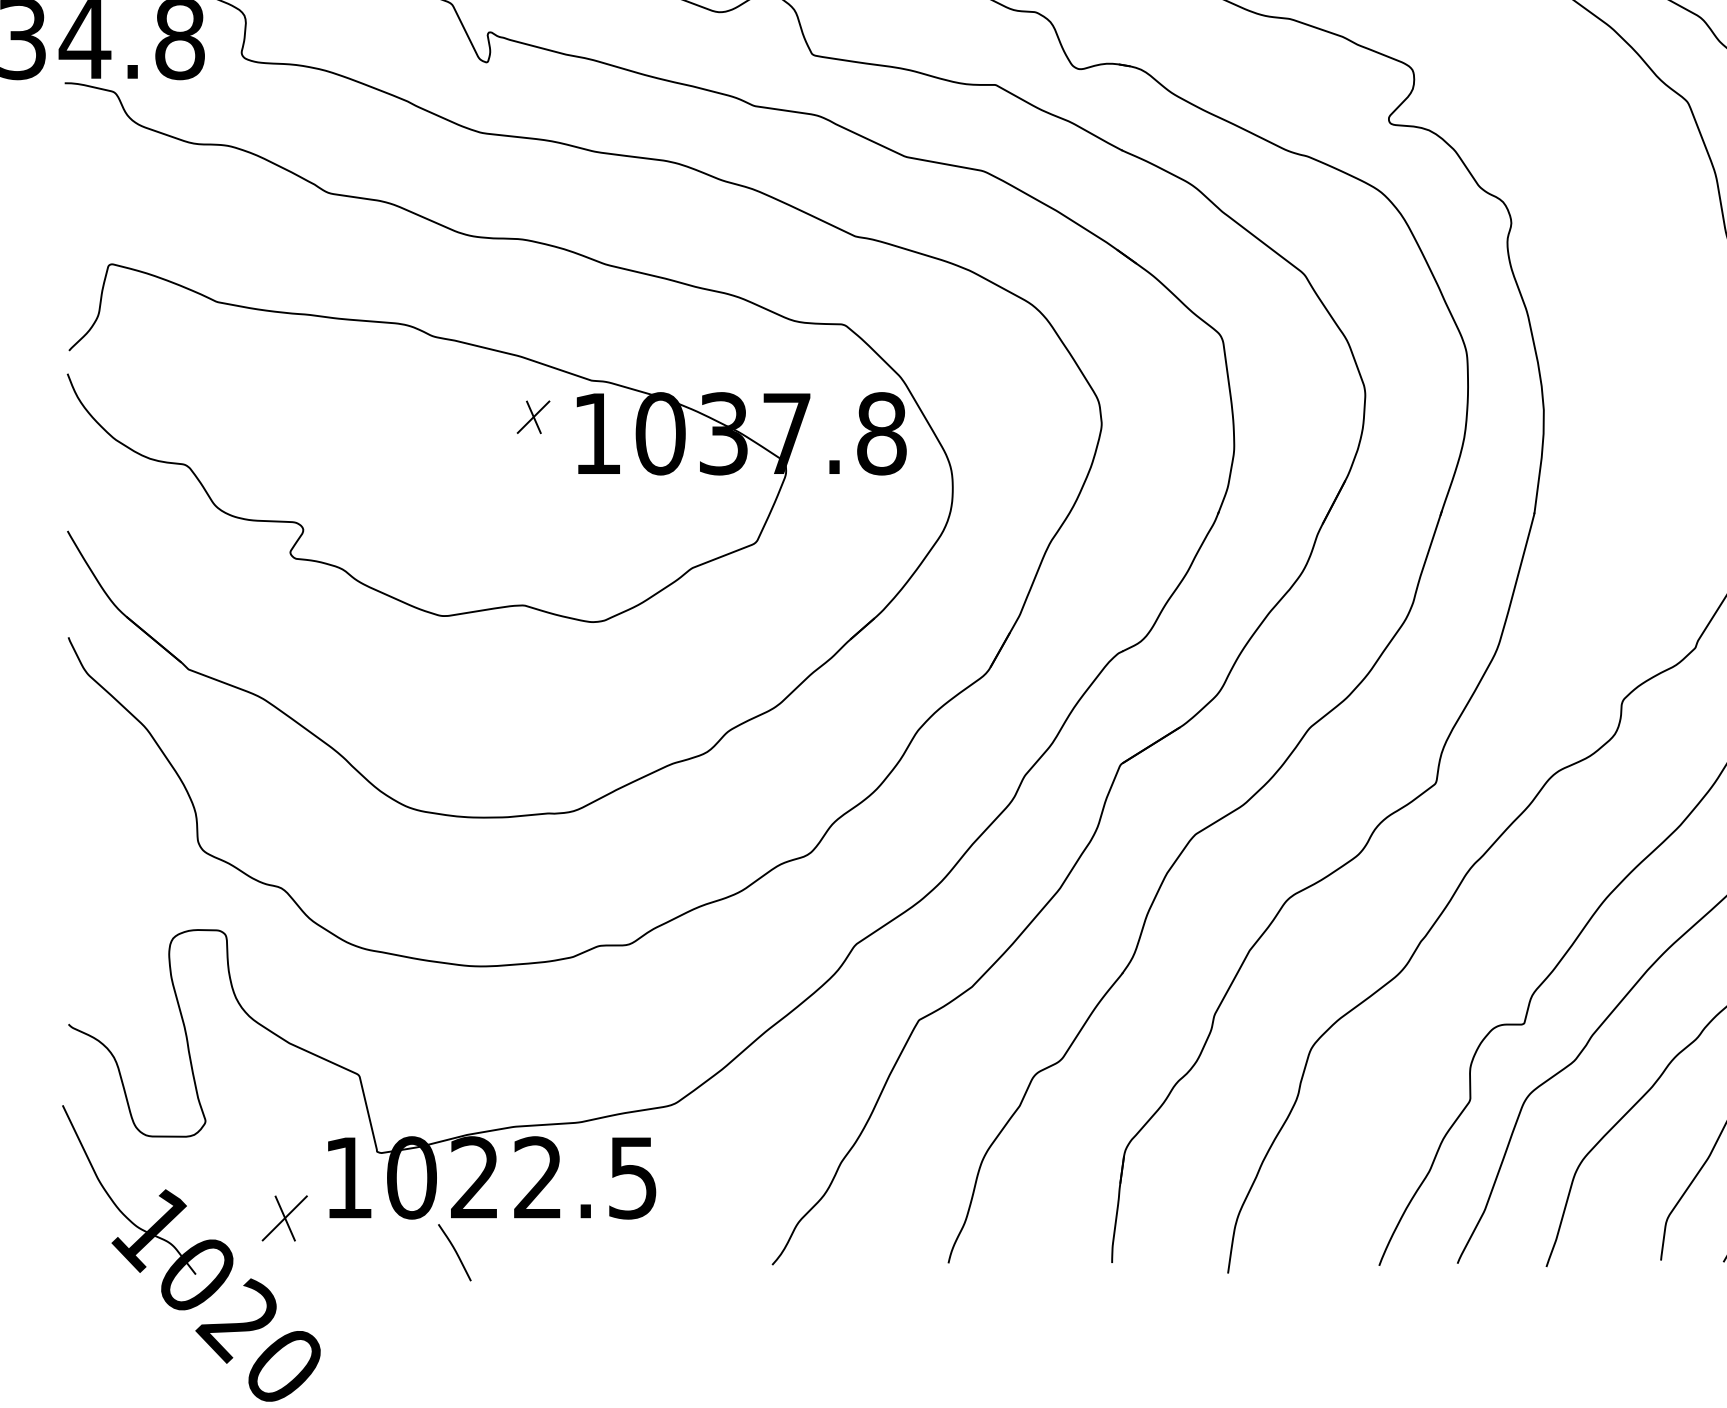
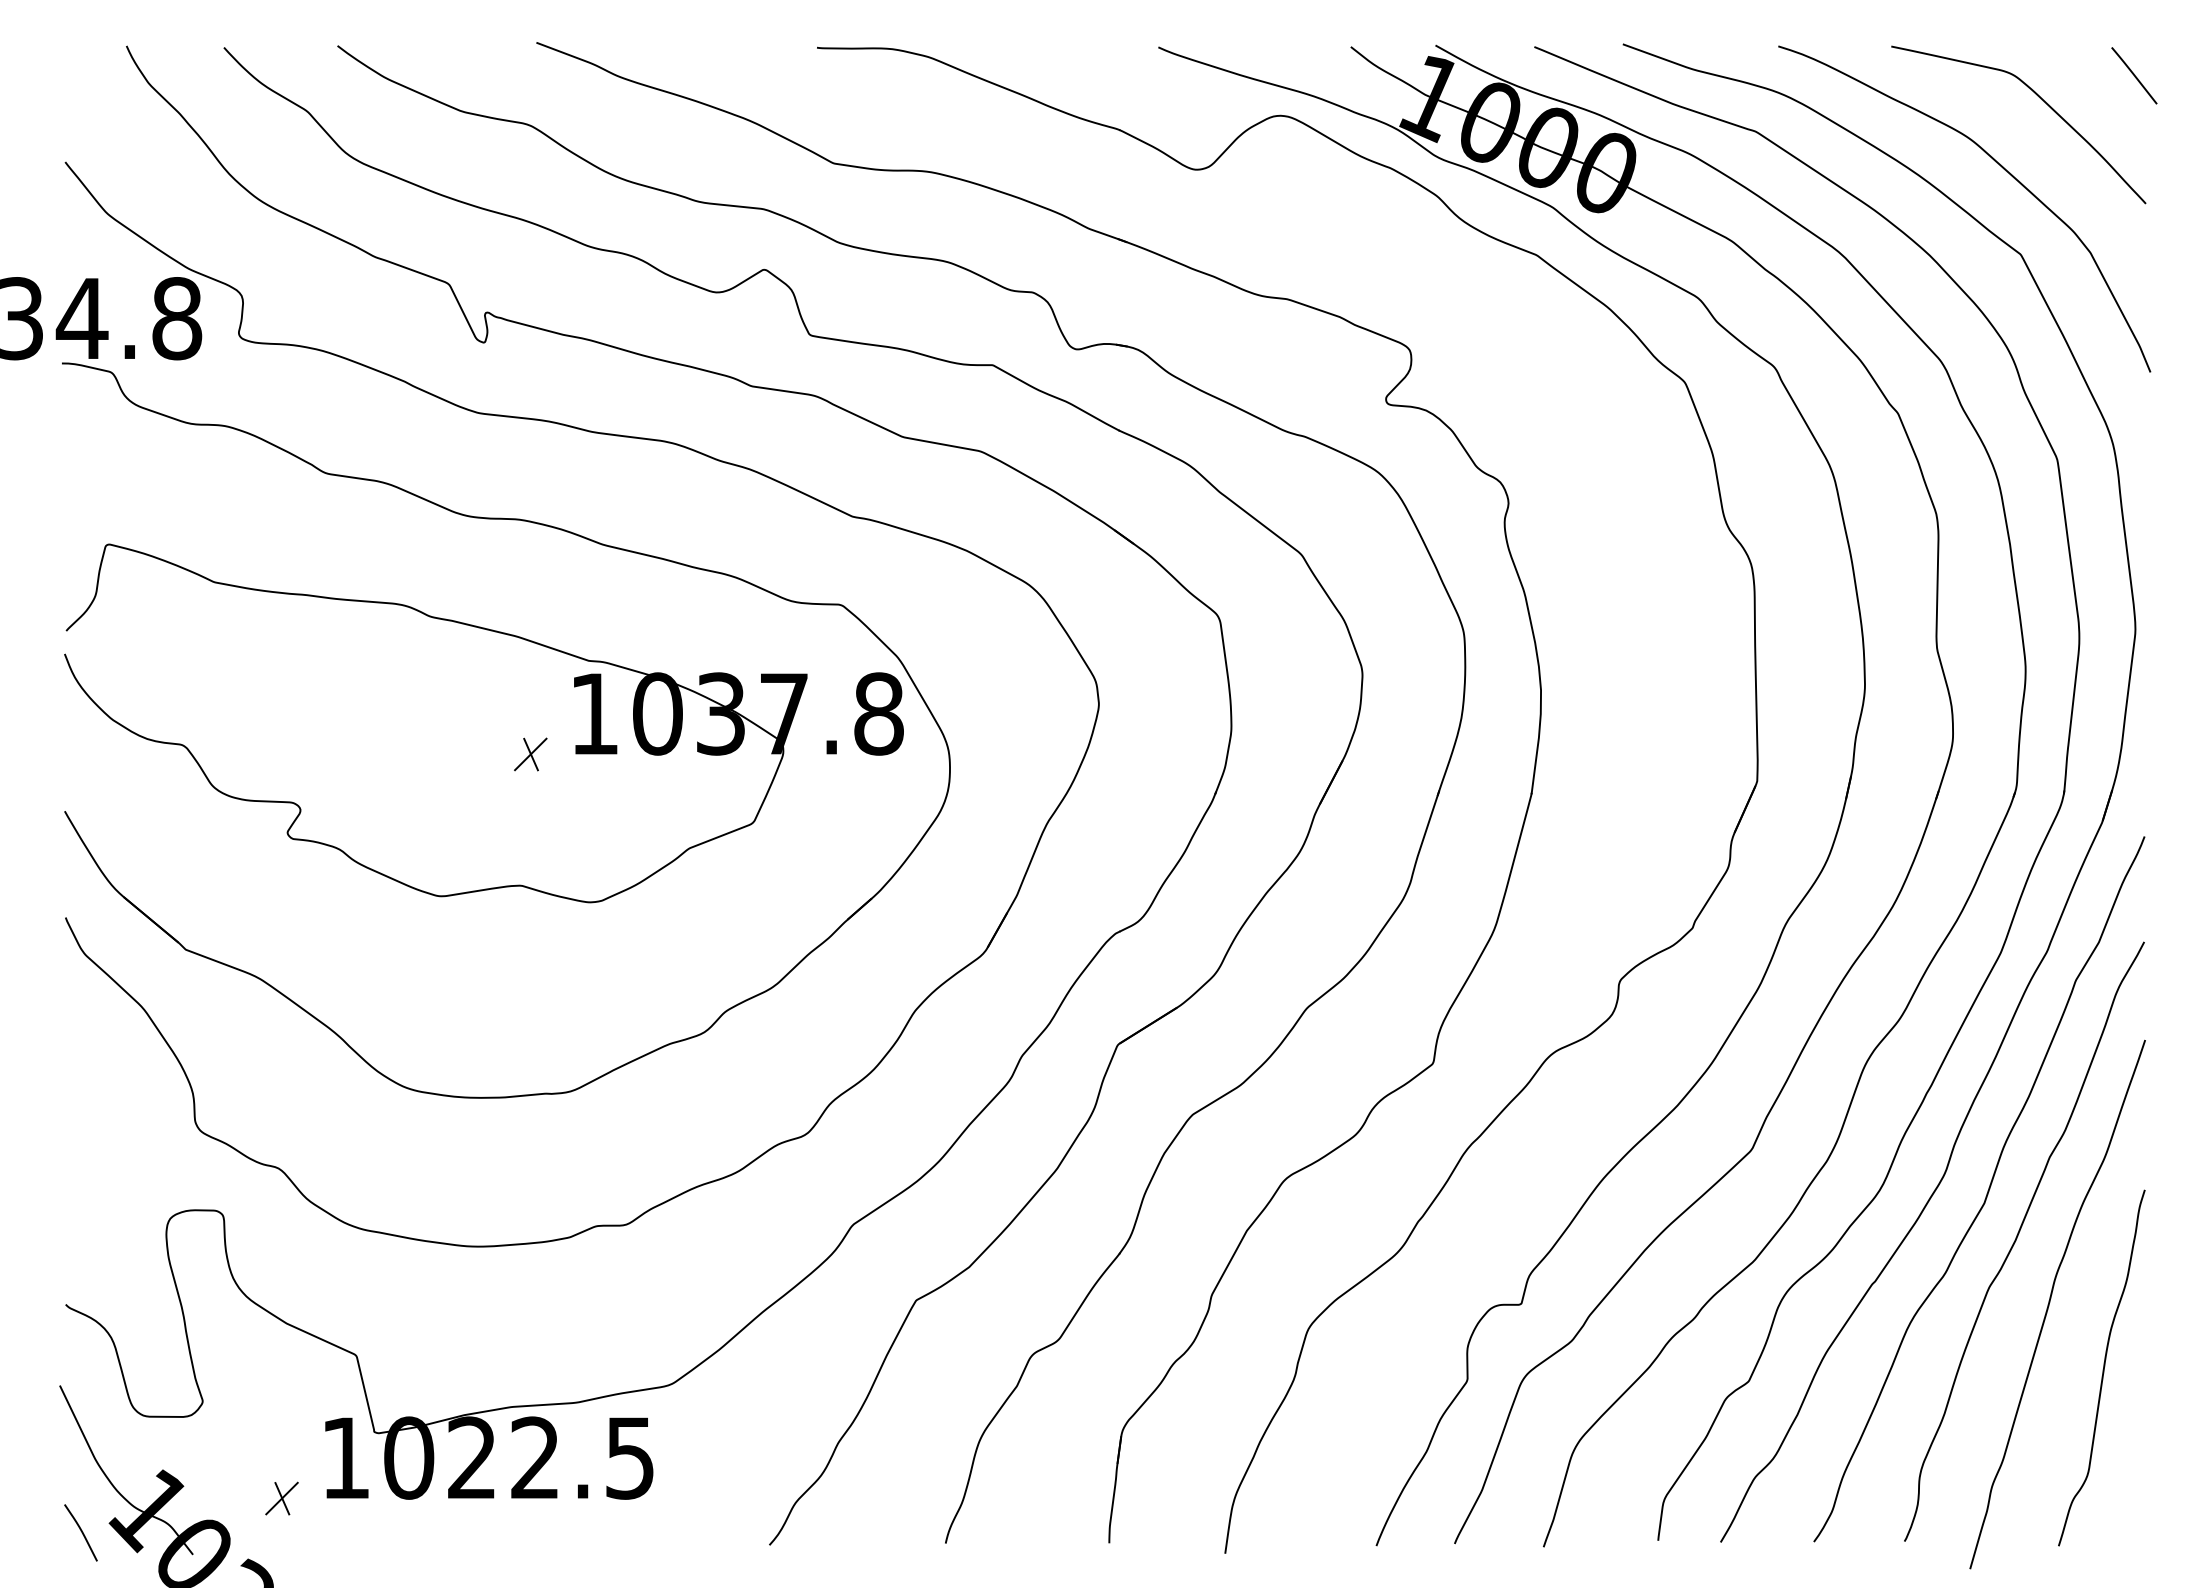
part: (533, 417) -> (530, 754), moved
part: (284, 1218) -> (281, 1498), size x0.71
curve: (454, 1251) -> (80, 1531), moved

